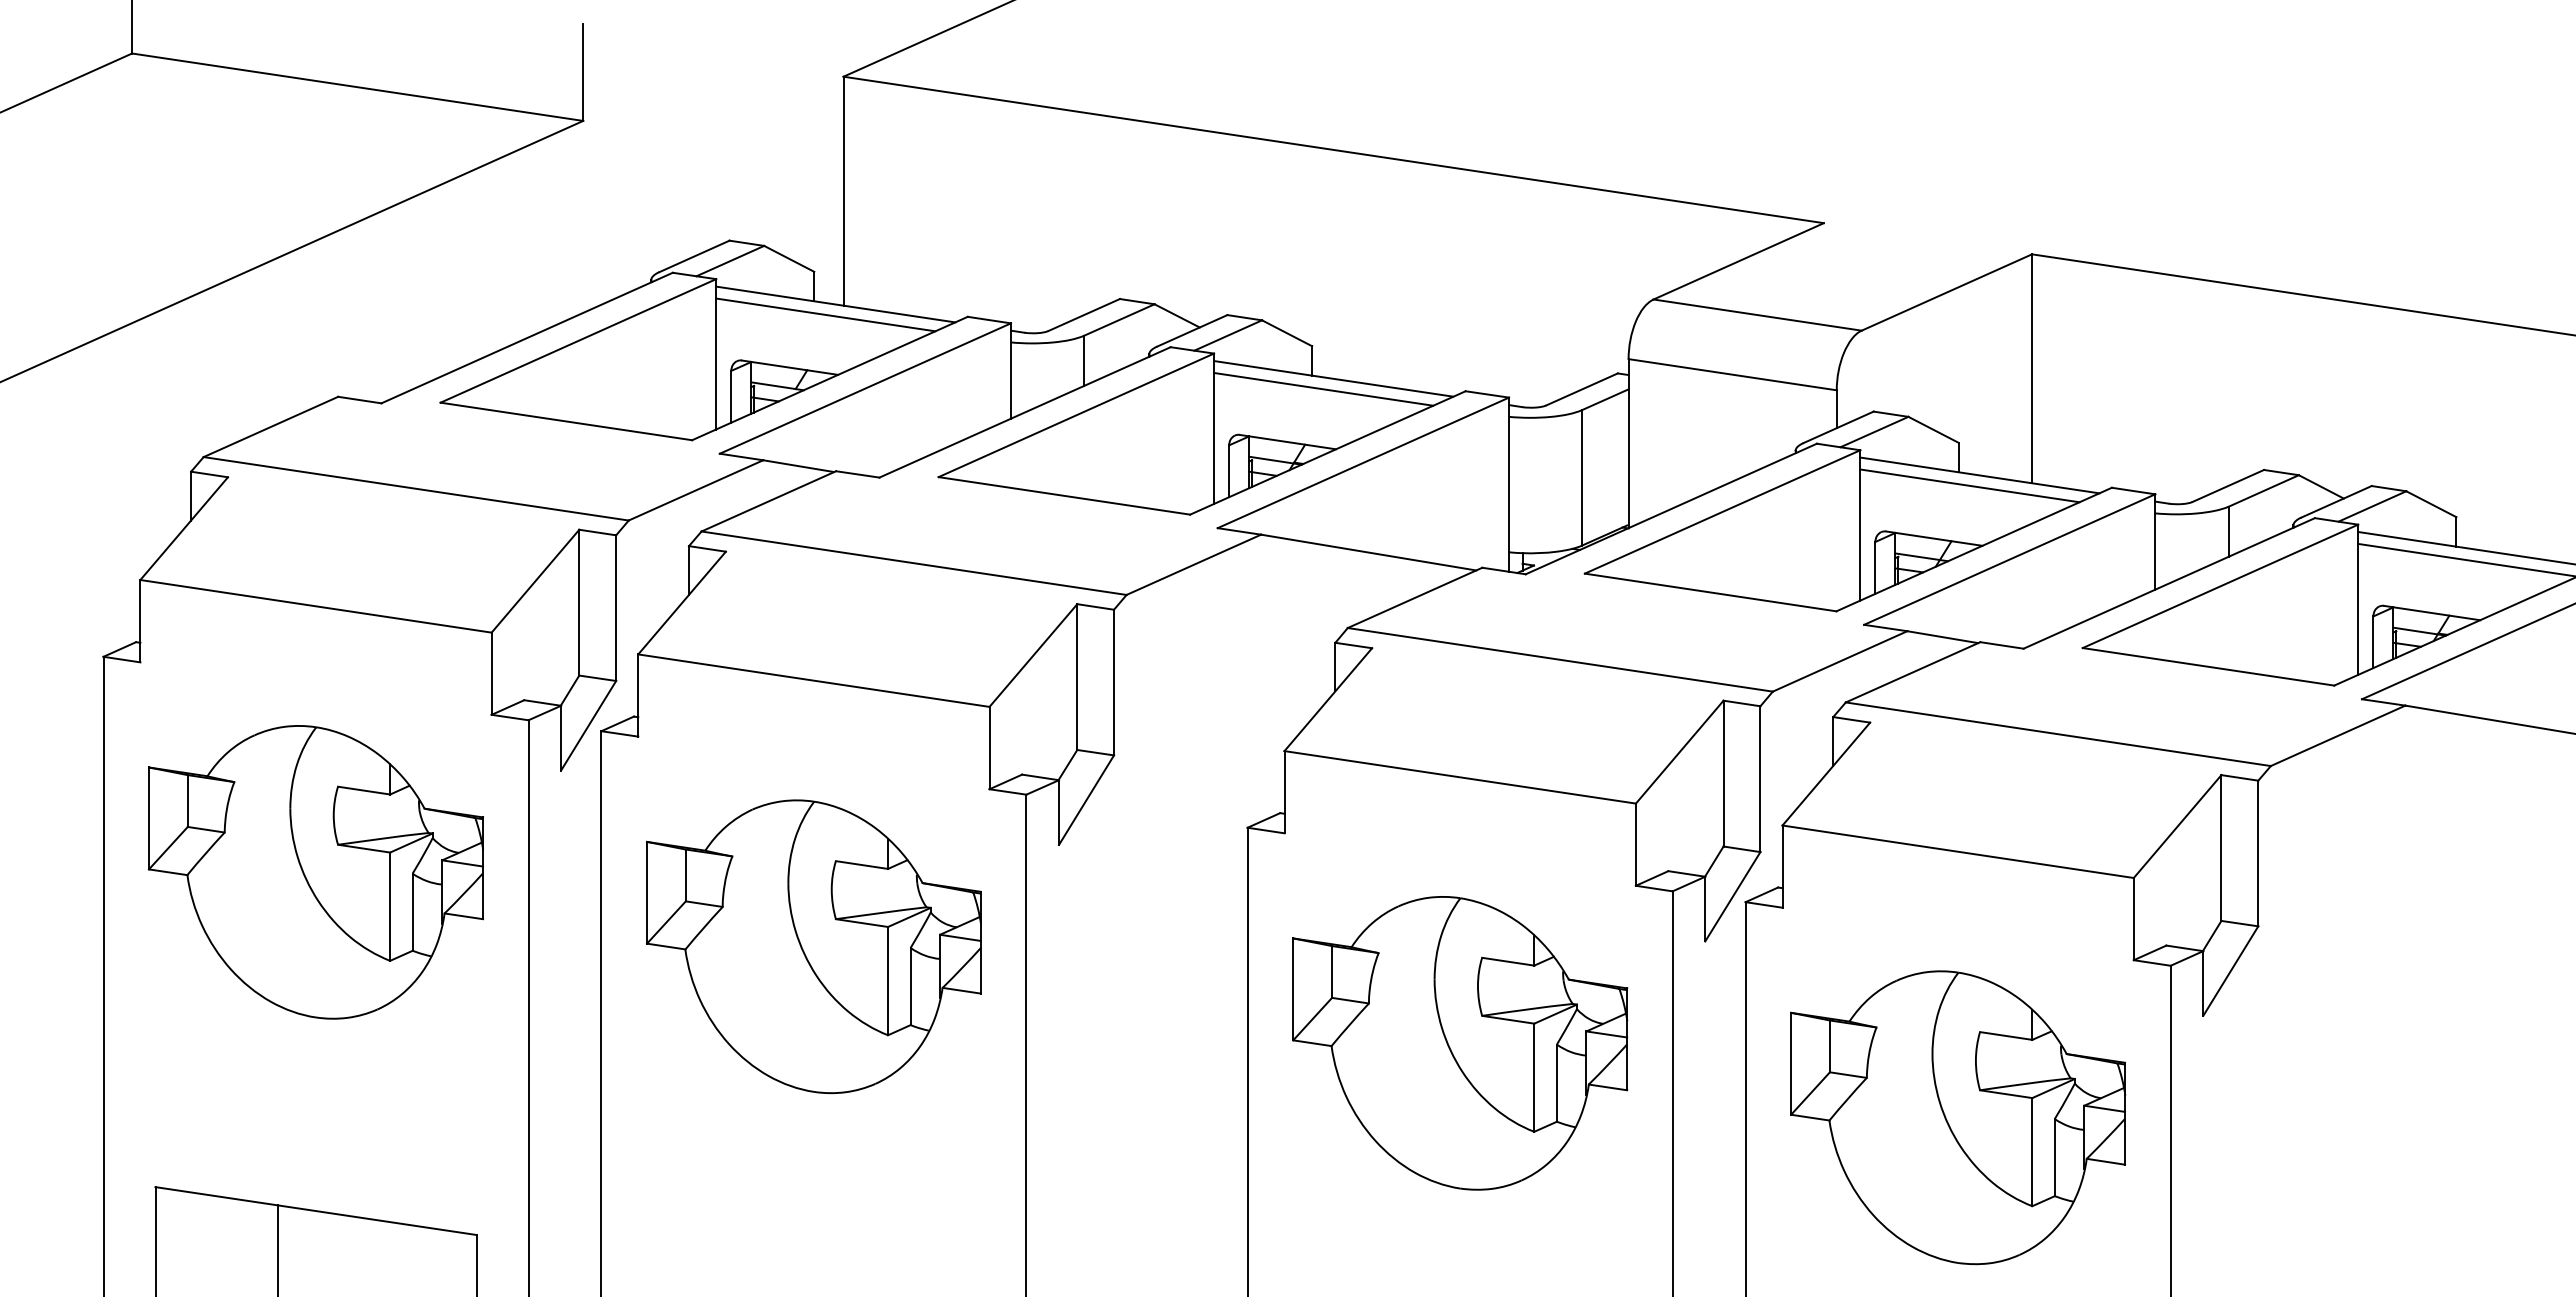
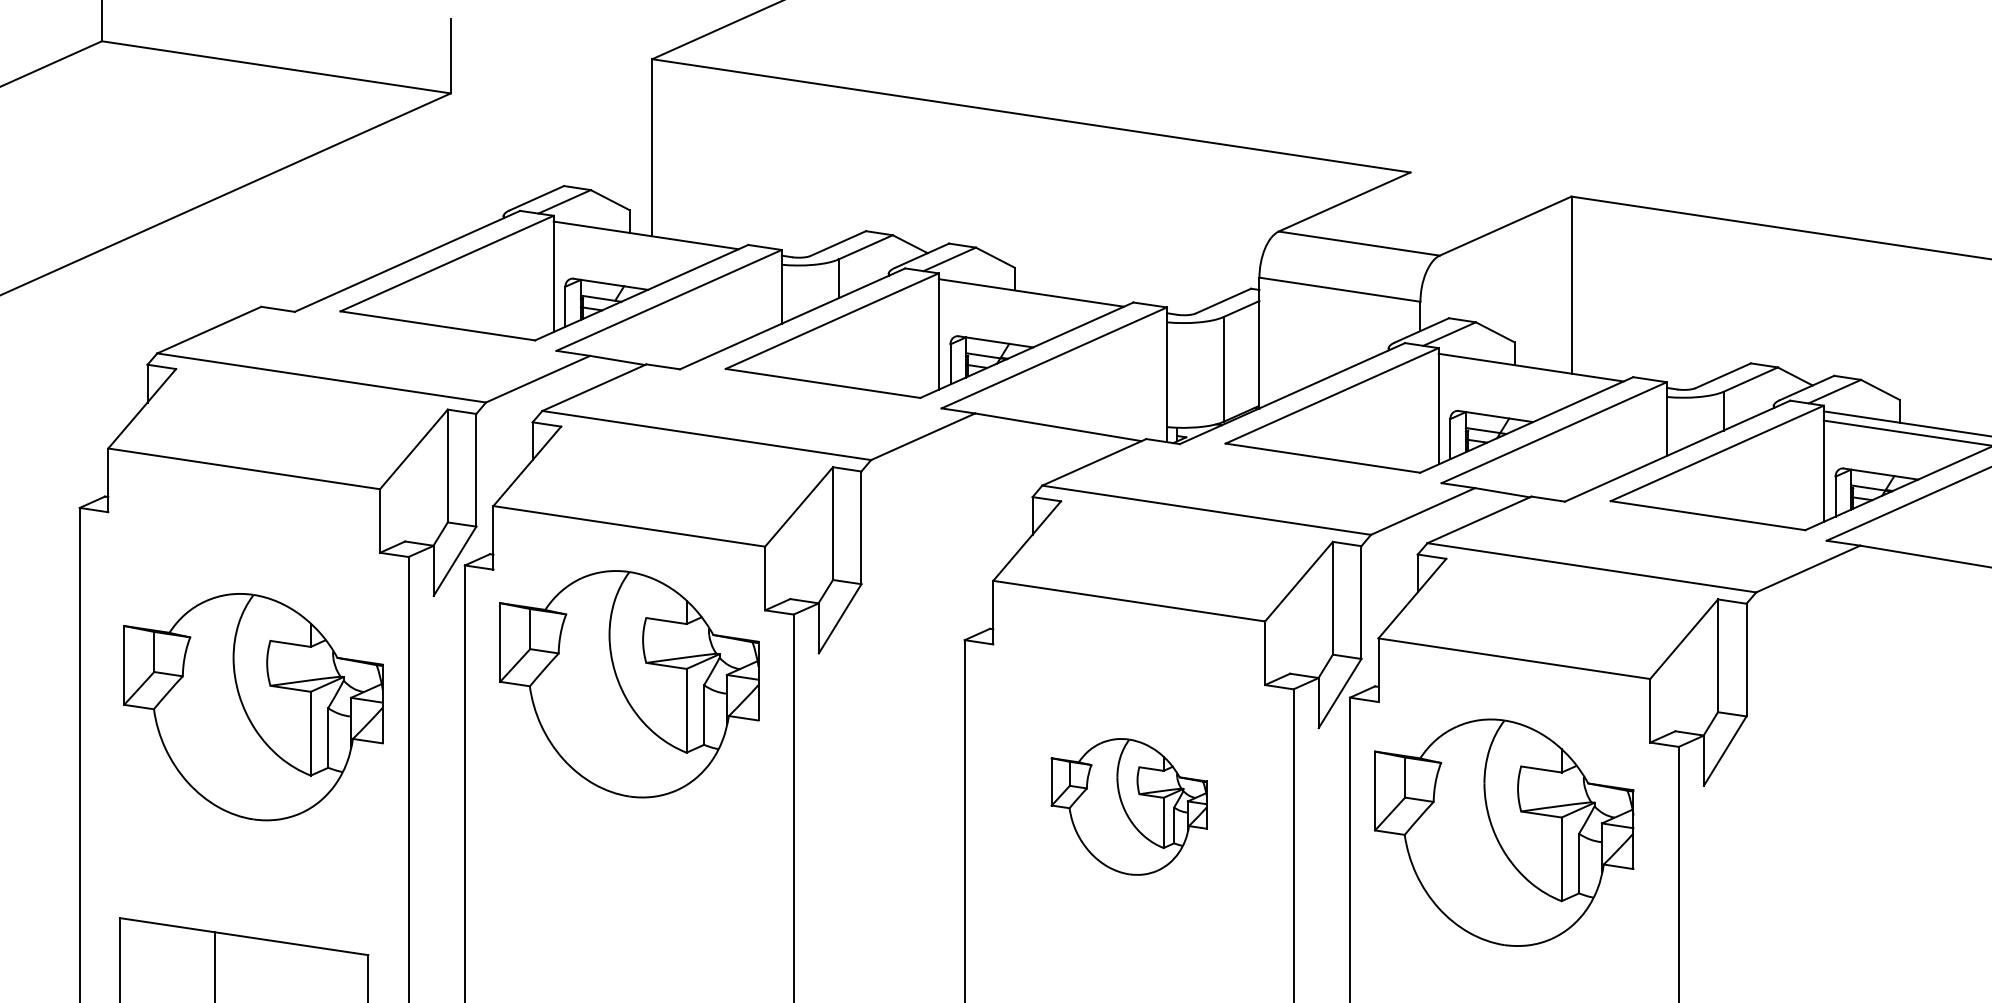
line: (825, 314) -> (638, 243), removed
line: (1323, 388) -> (1023, 300), removed
line: (1969, 485) -> (1523, 375), removed
part: (315, 872) -> (253, 707), moved
part: (813, 946) -> (628, 684), moved
part: (1460, 1043) -> (1129, 807), size x0.6
part: (1958, 1117) -> (1504, 832), moved

